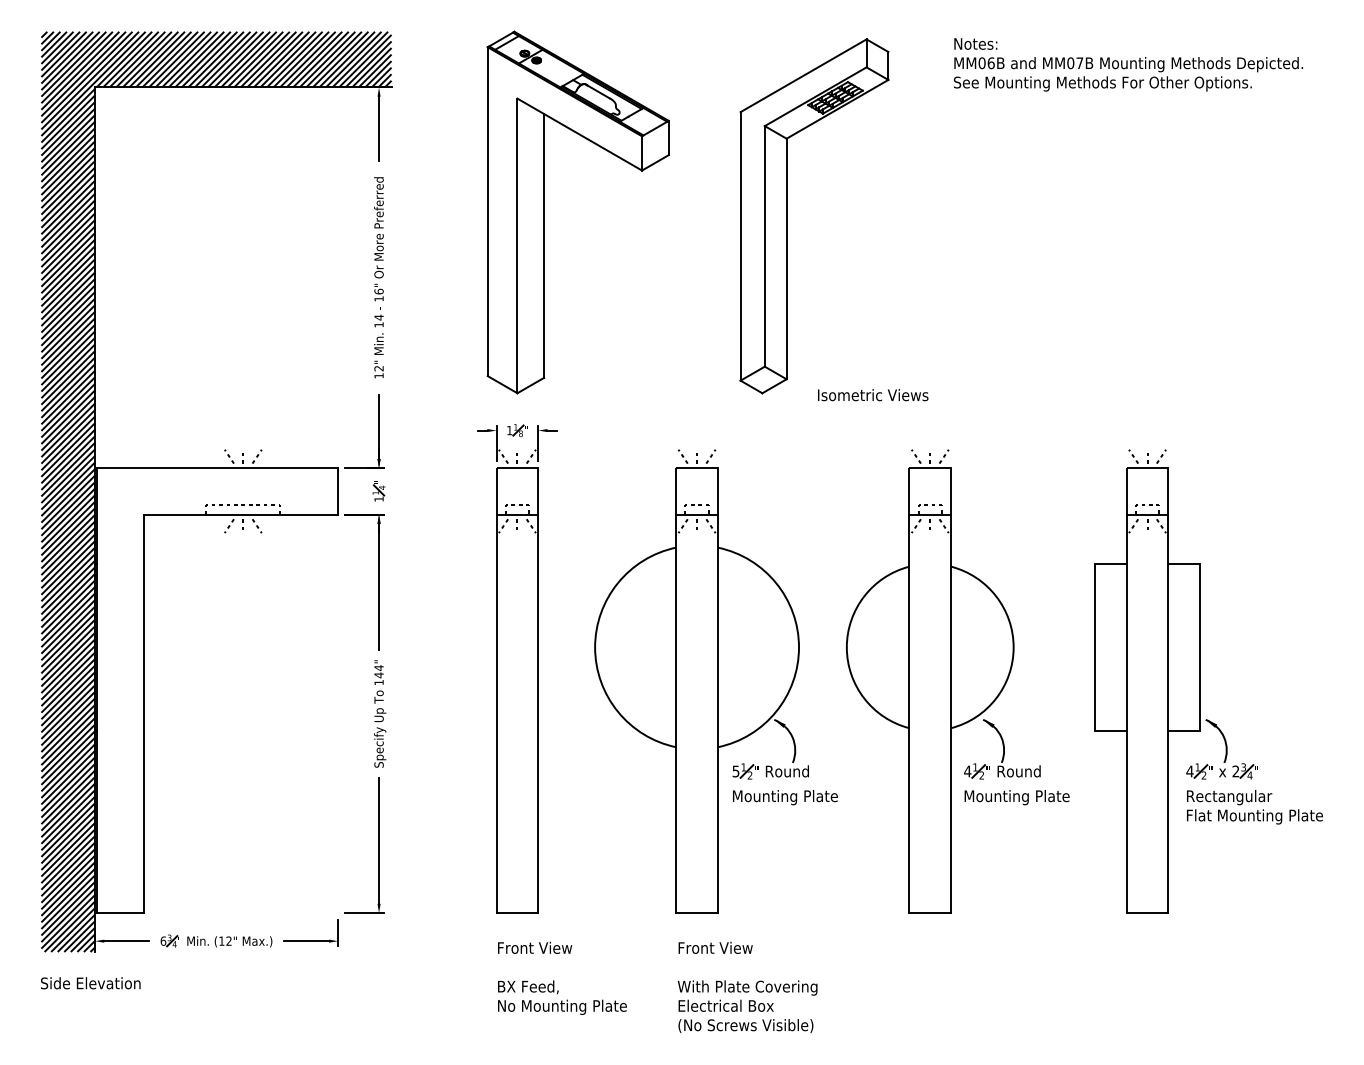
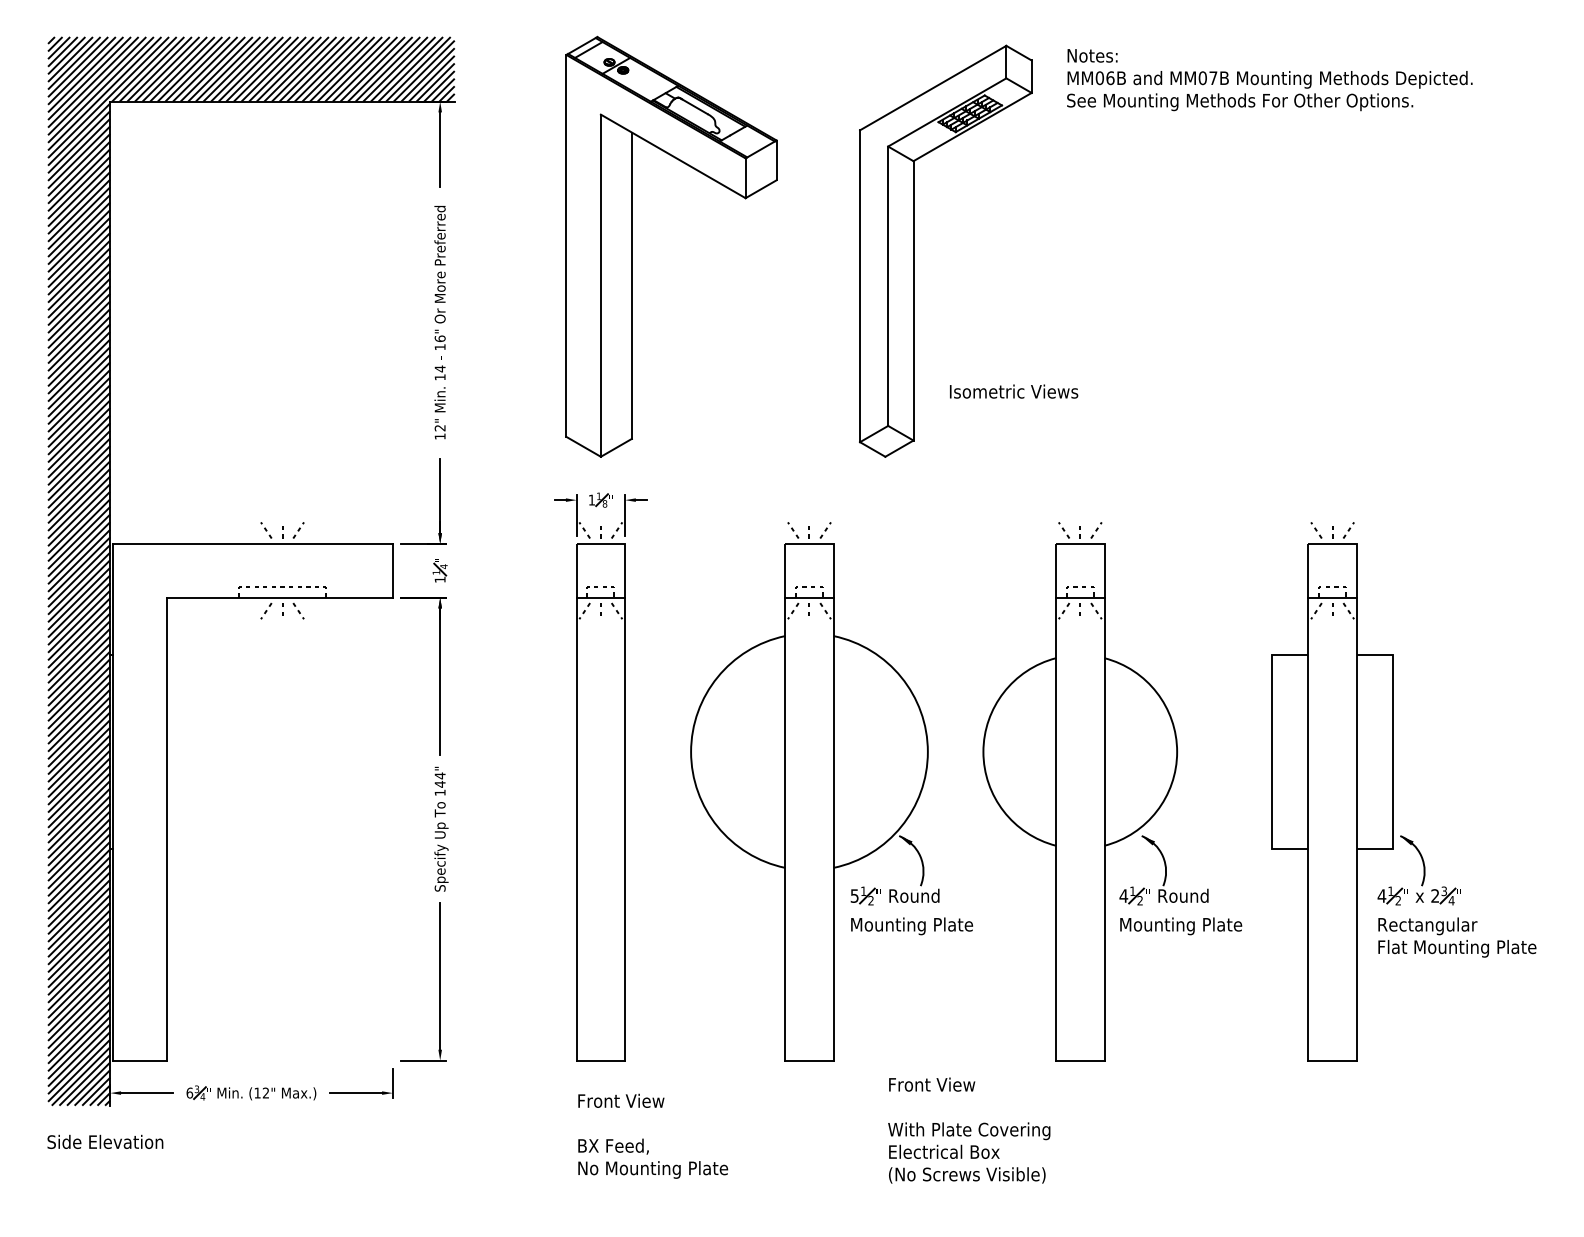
text: (1128, 64) -> (1269, 79), moved
text: (873, 395) -> (1014, 392), moved
text: (747, 987) -> (969, 1130), moved

